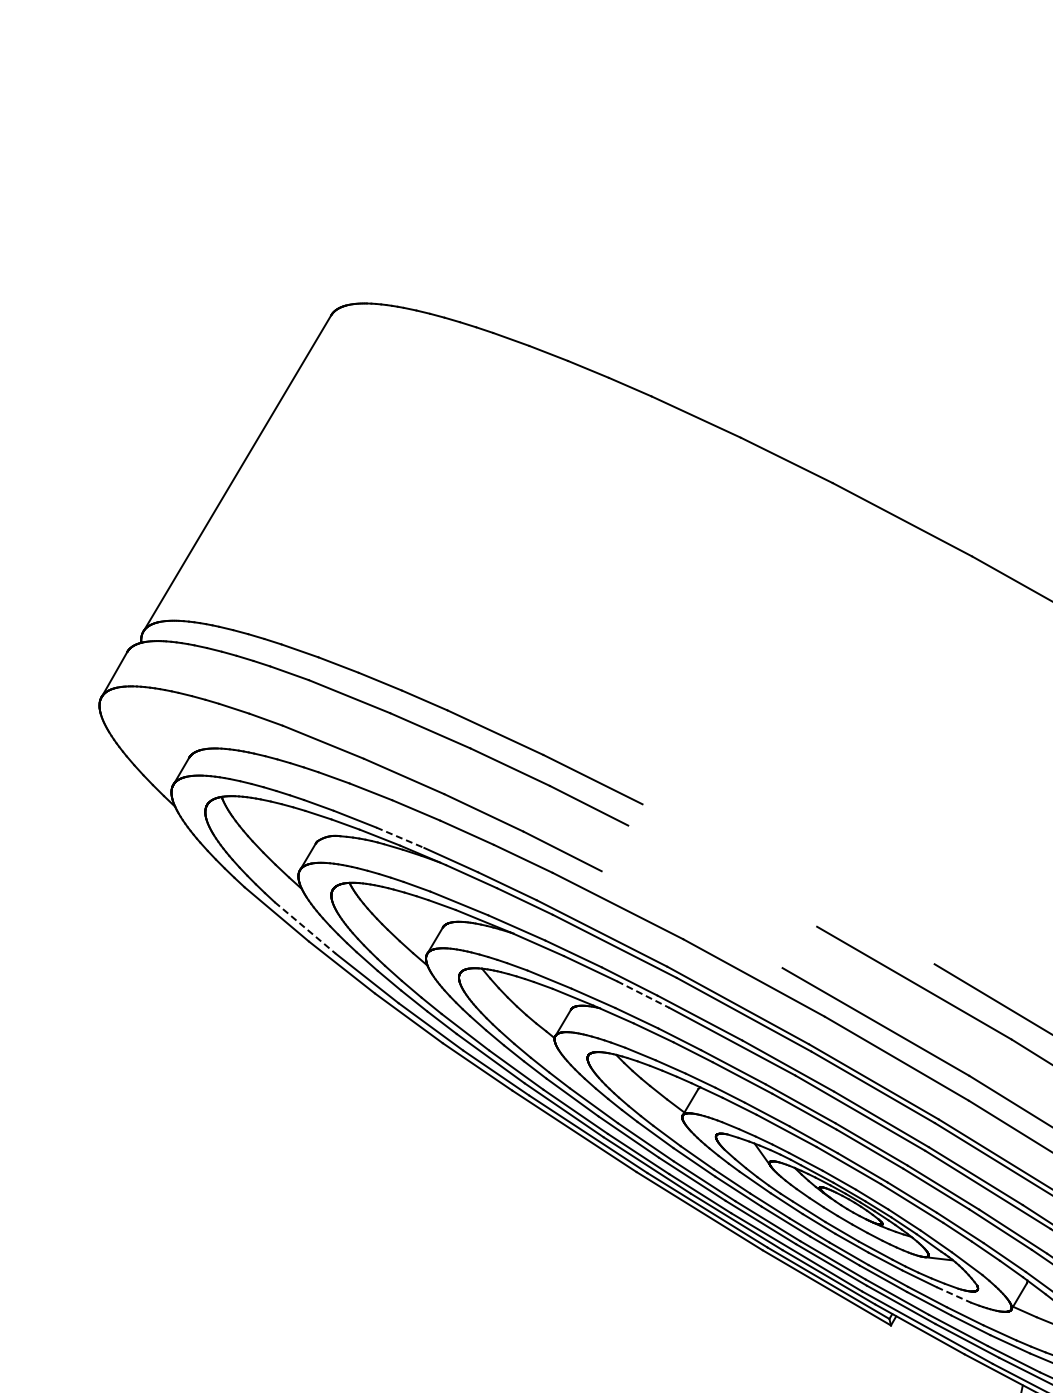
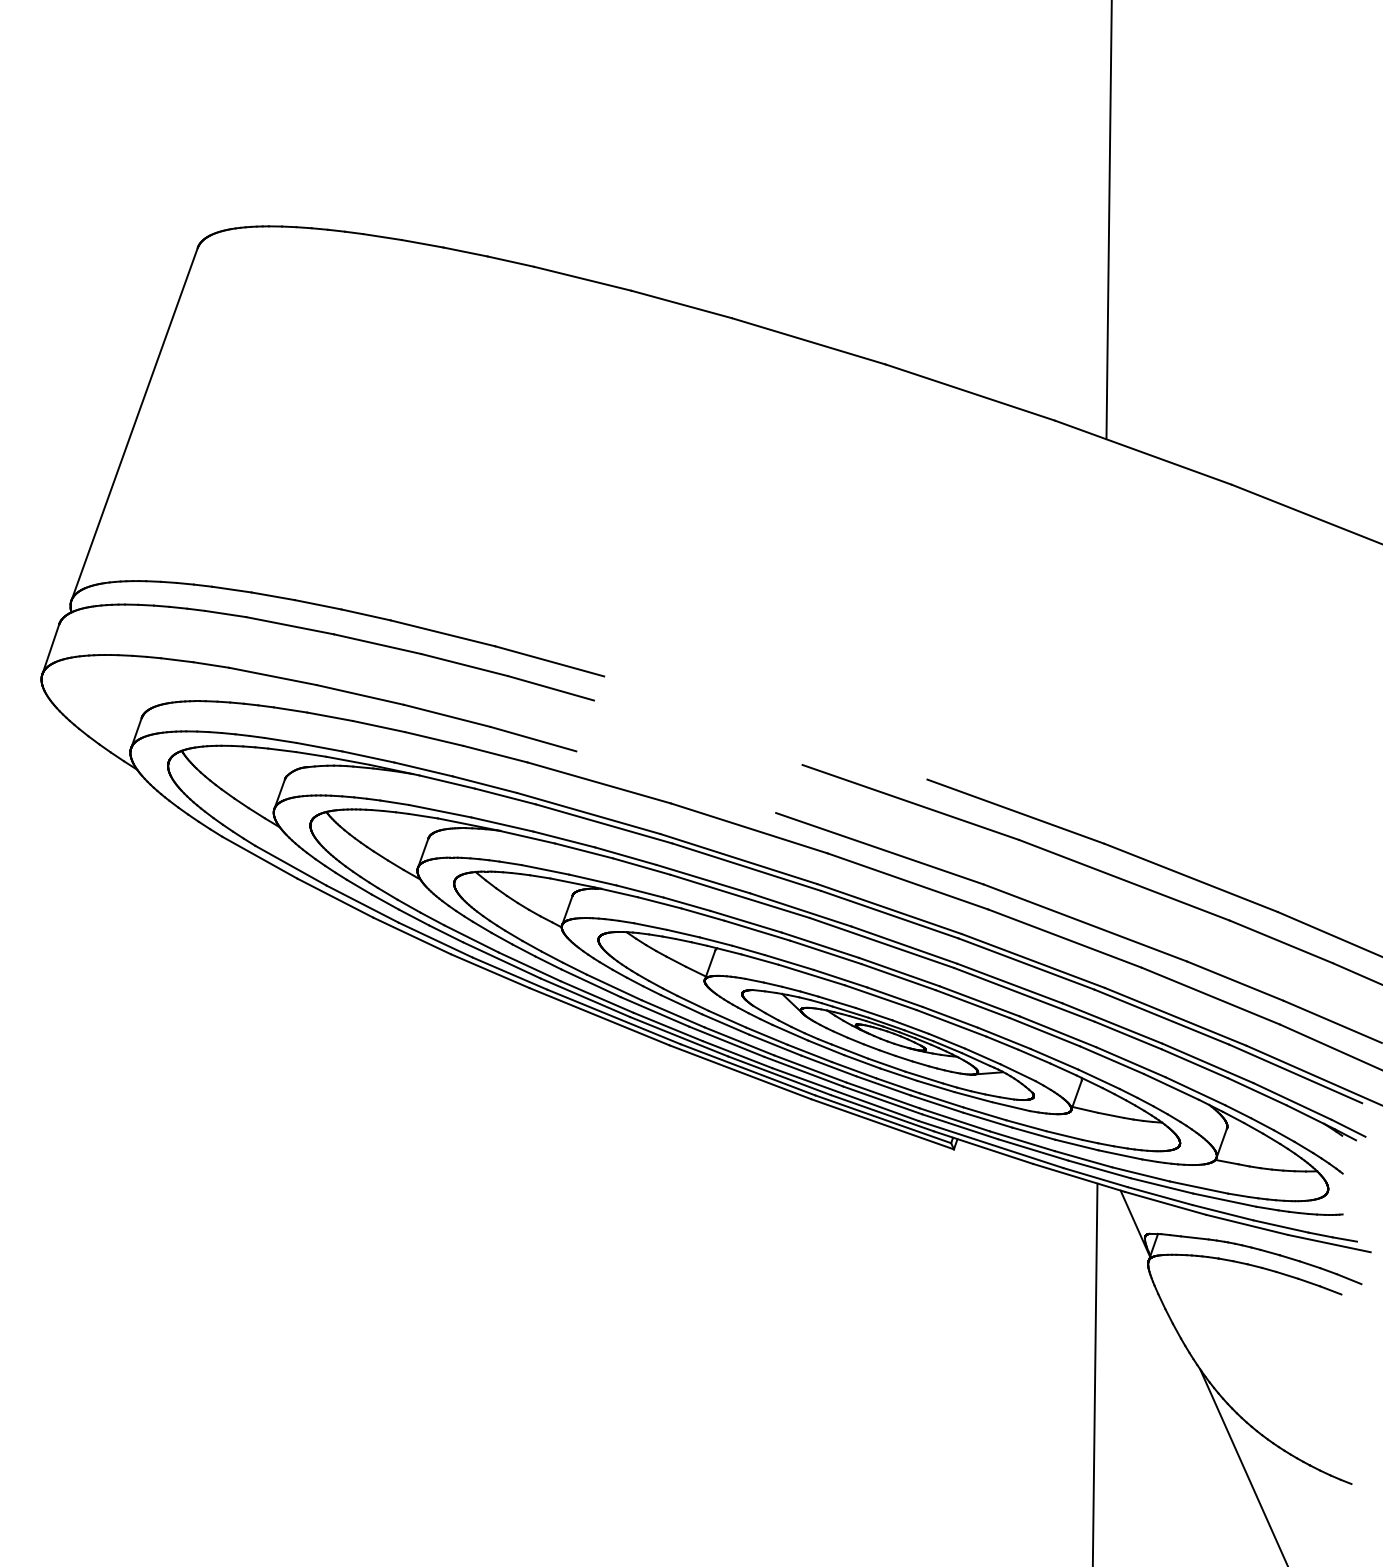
line: (400, 838) -> (368, 757), dashed -> solid
line: (304, 927) -> (290, 865), dashed -> solid
line: (642, 994) -> (641, 866), dashed -> solid
line: (954, 1294) -> (1011, 1106), dashed -> solid

